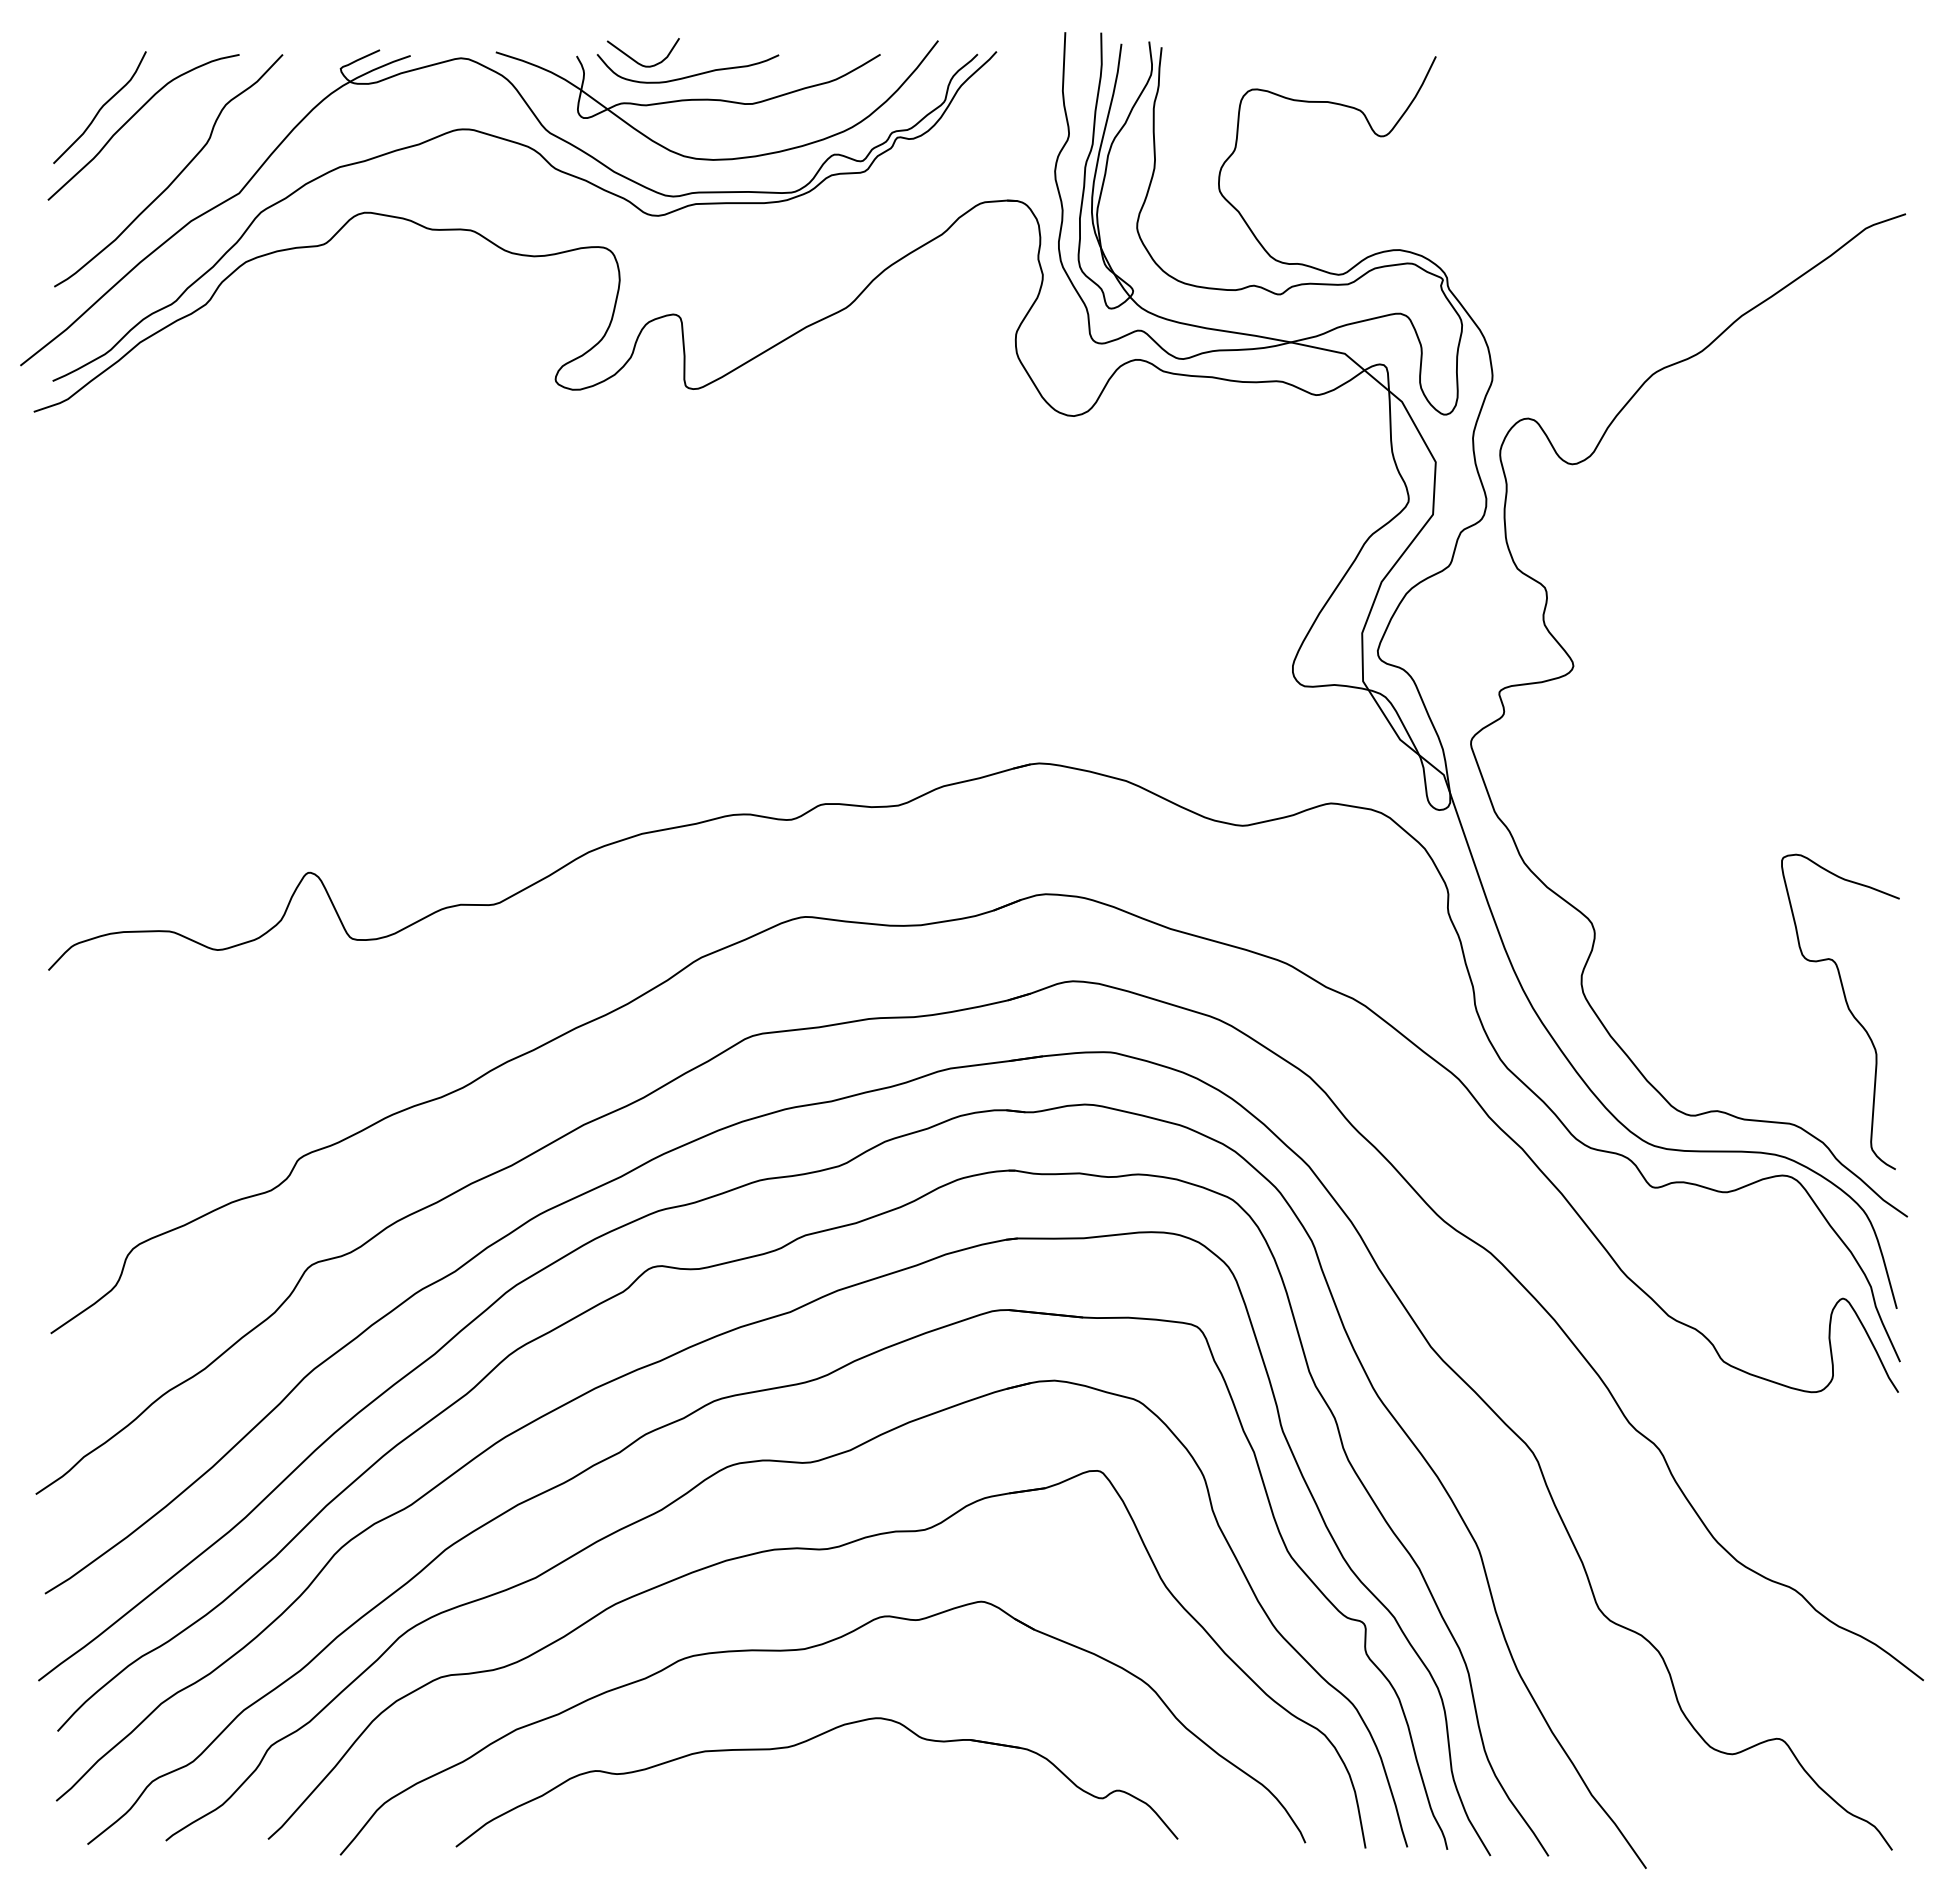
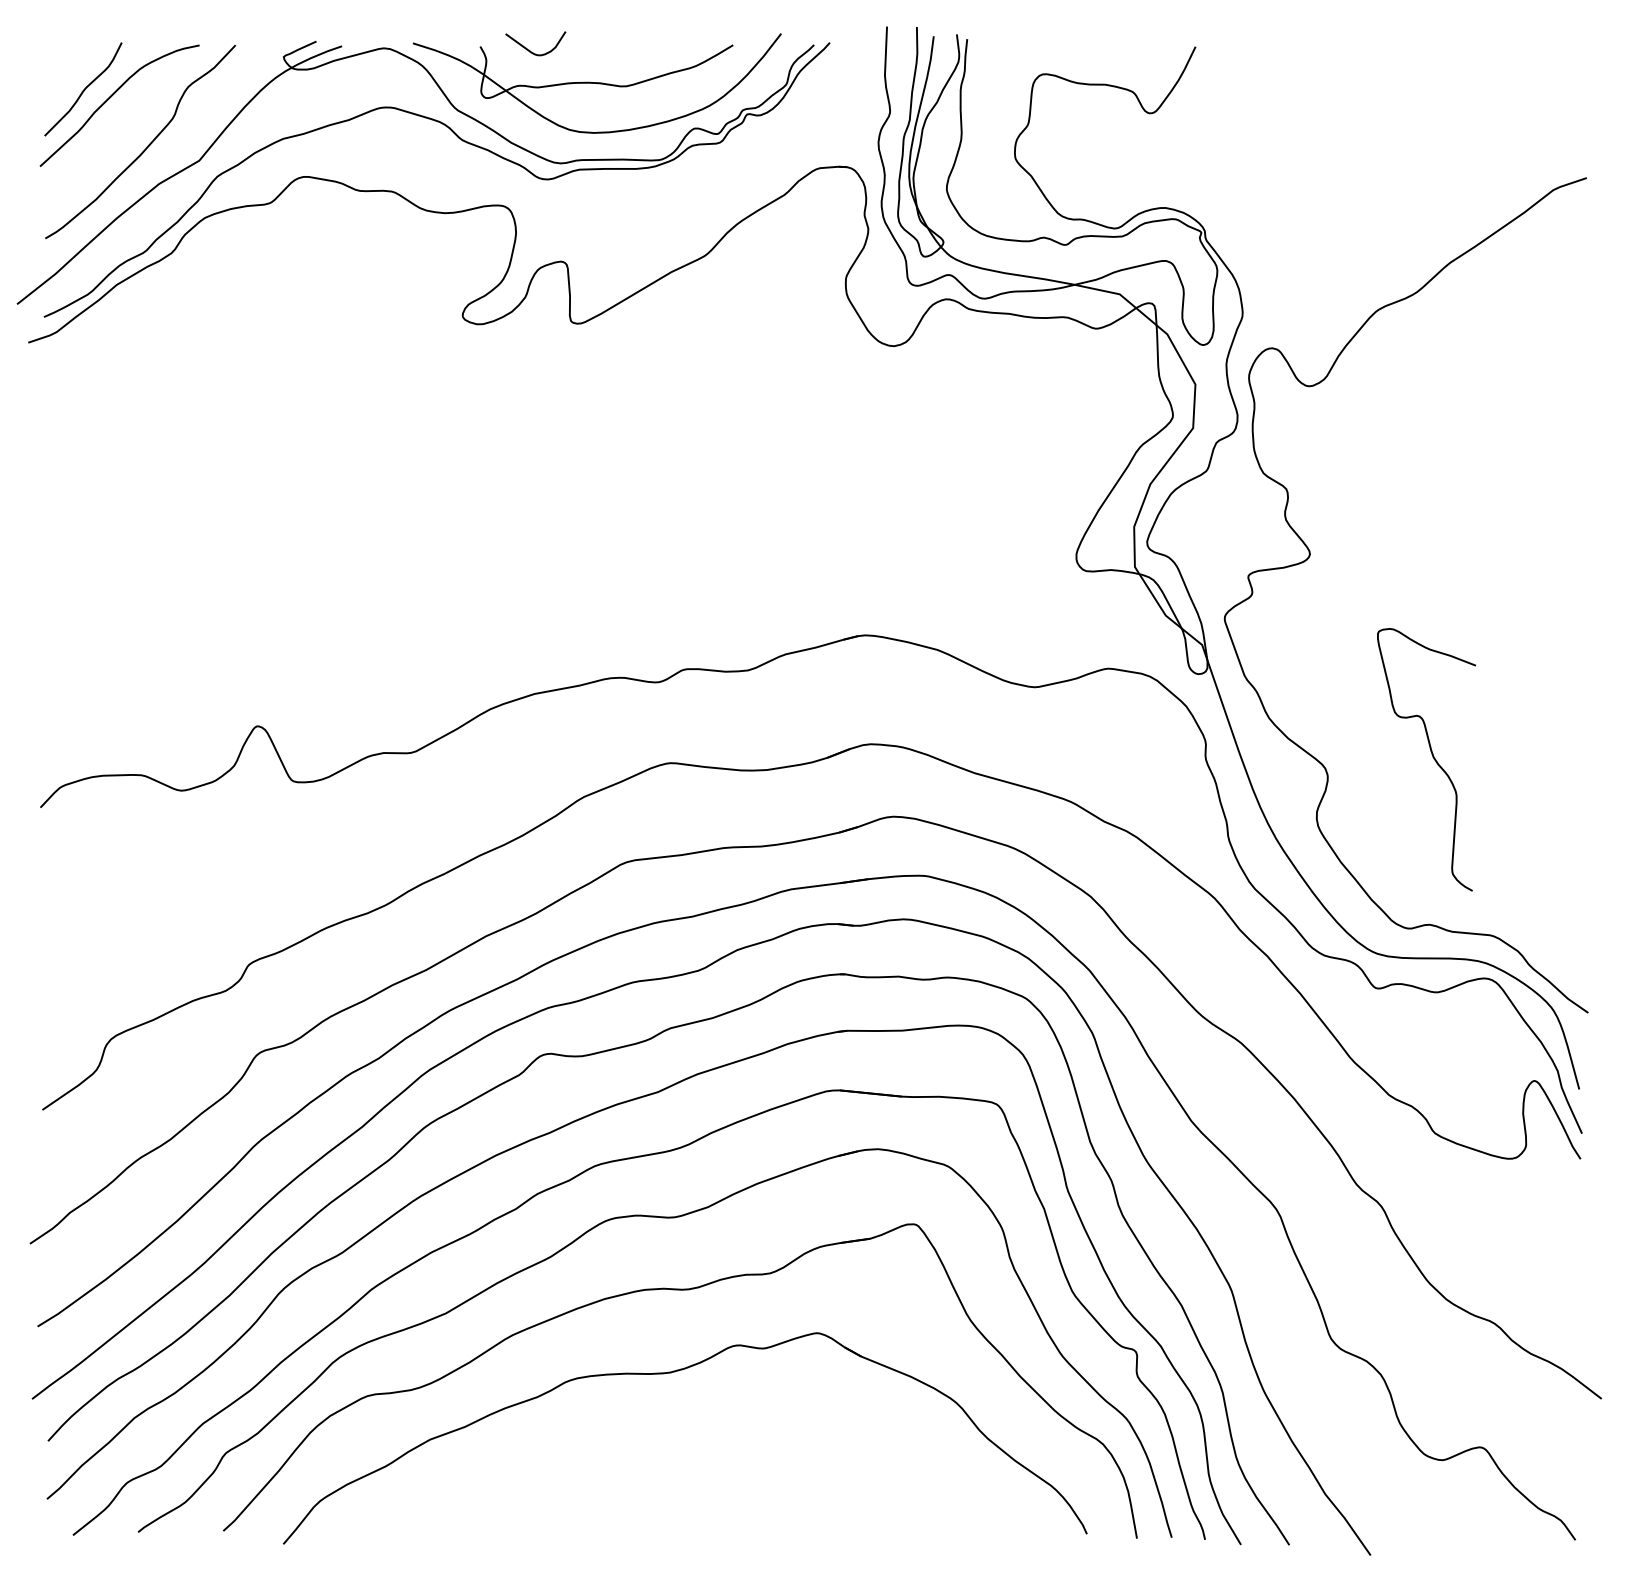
curve: (689, 75) -> (574, 62), removed
curve: (1847, 1008) -> (1432, 756), moved
part: (803, 1743) -> (669, 1451), removed

